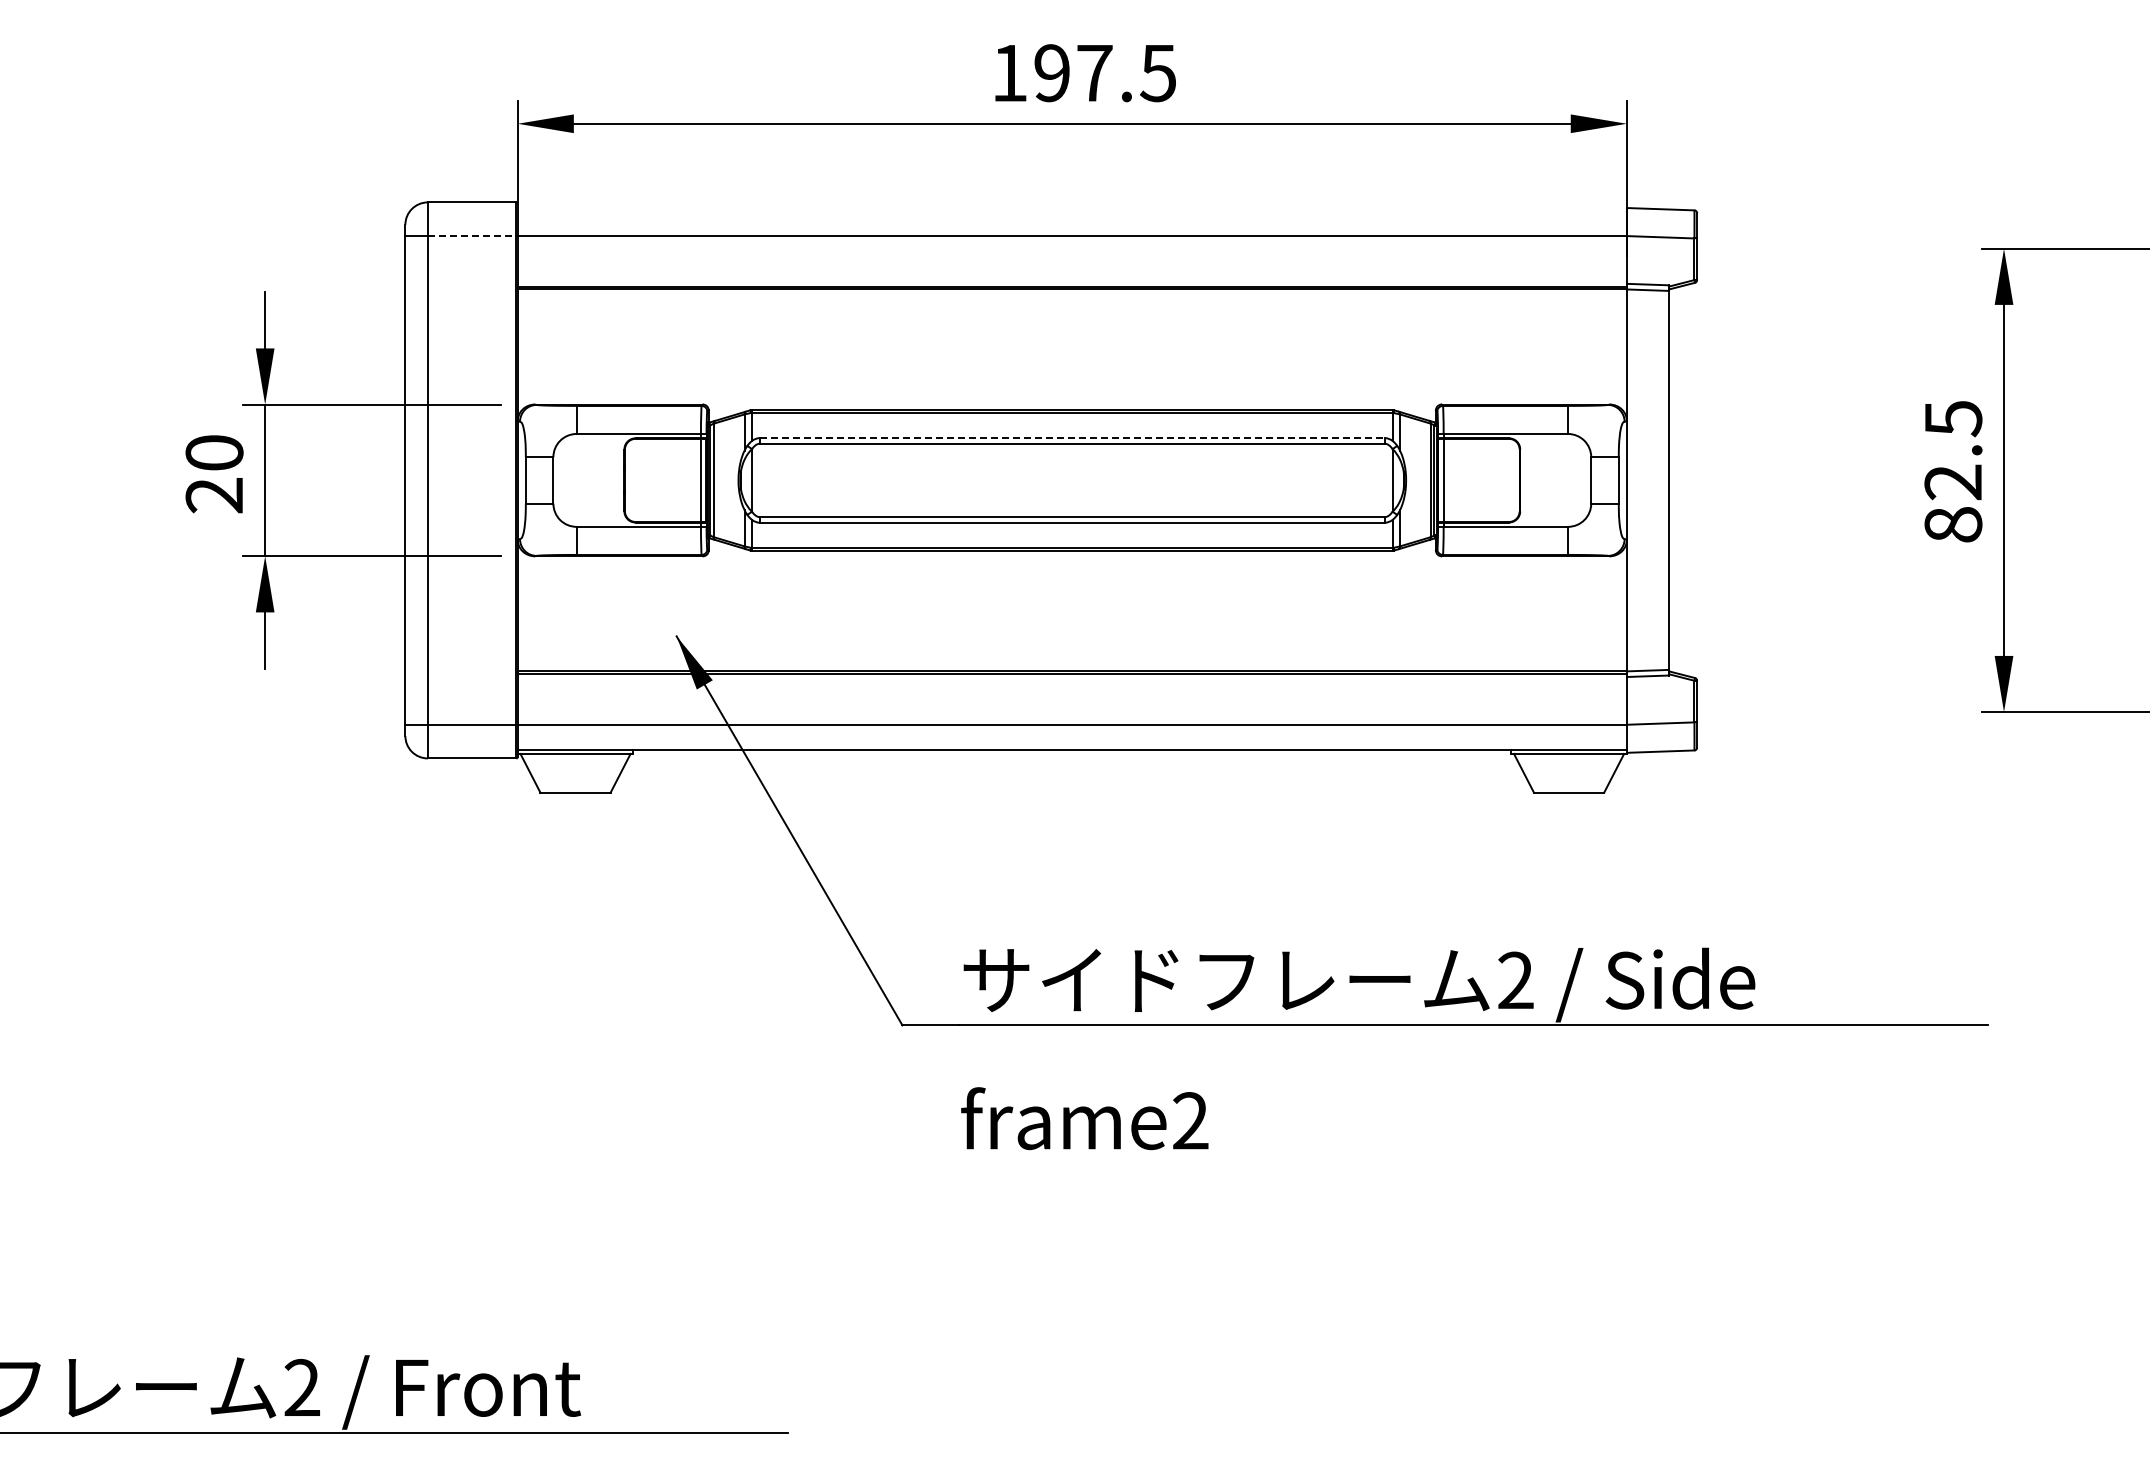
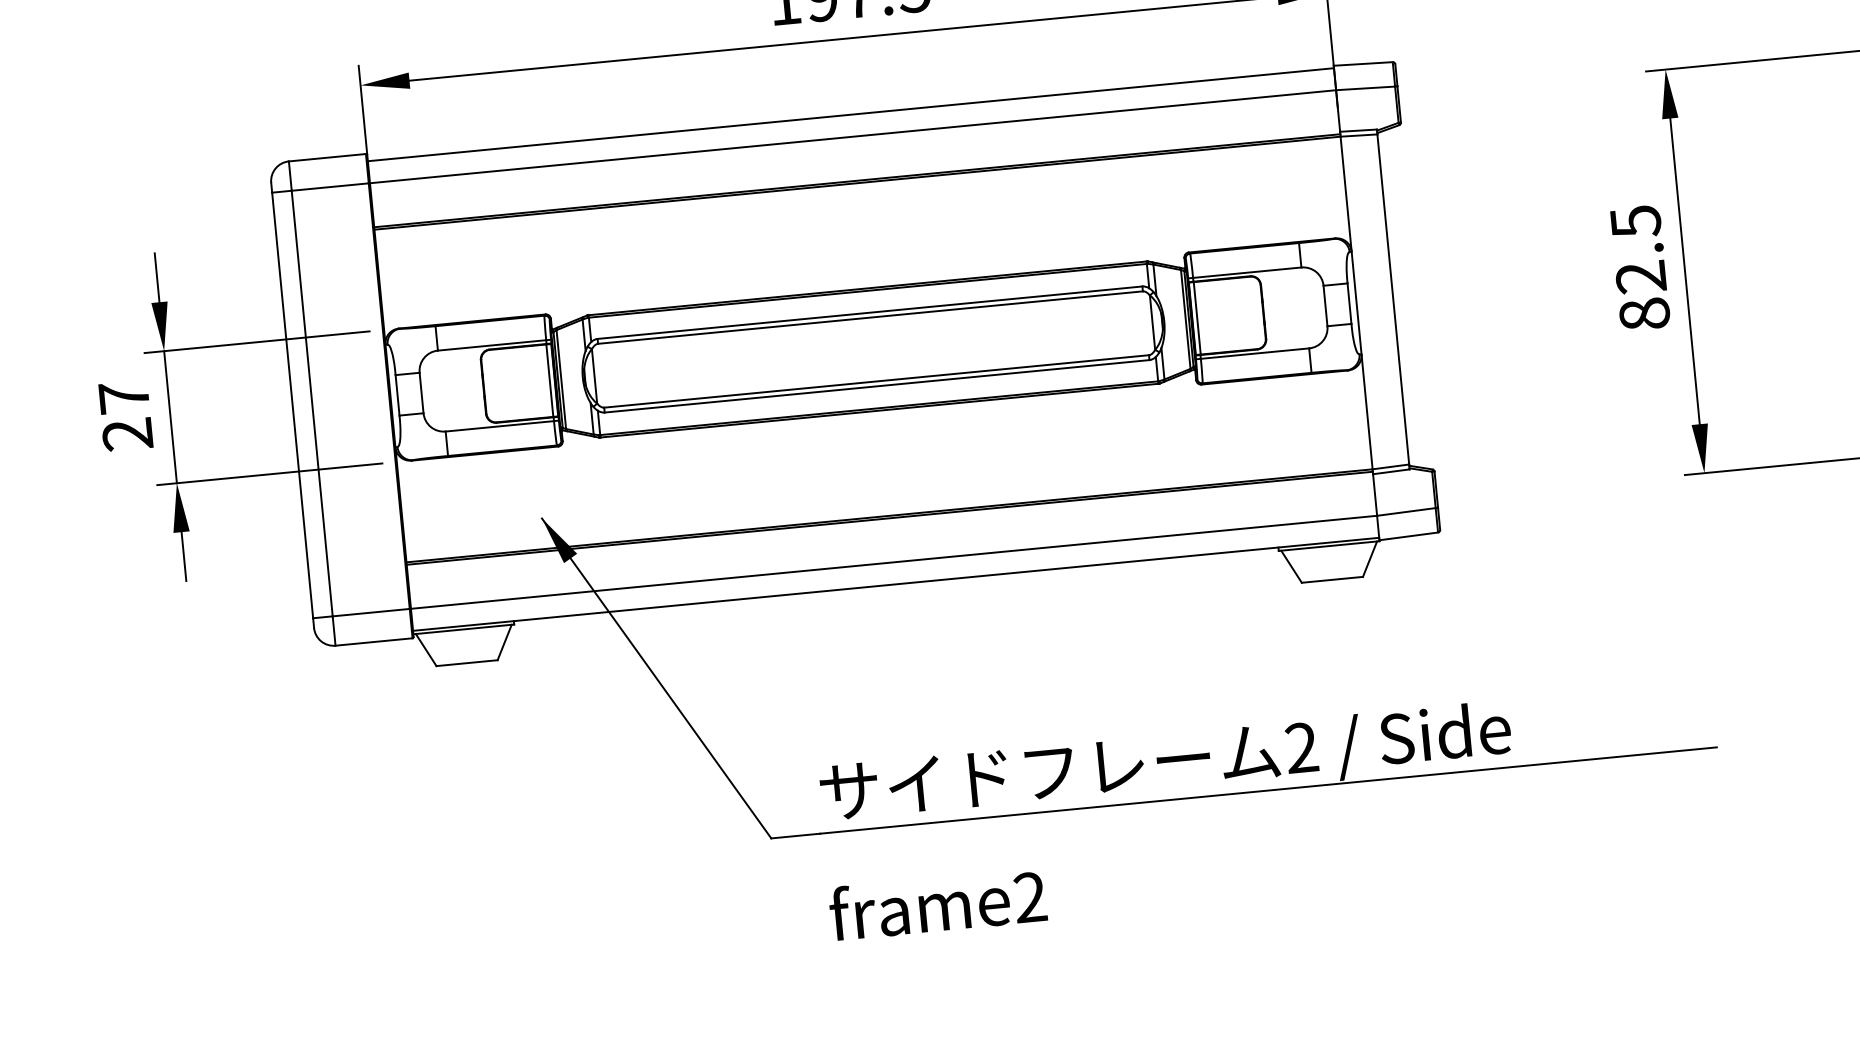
line: (1071, 210) -> (850, 114), added
line: (472, 236) -> (330, 187), dashed -> solid
line: (1072, 438) -> (870, 312), dashed -> solid
text: (214, 452) -> (124, 397), 20 -> 27

